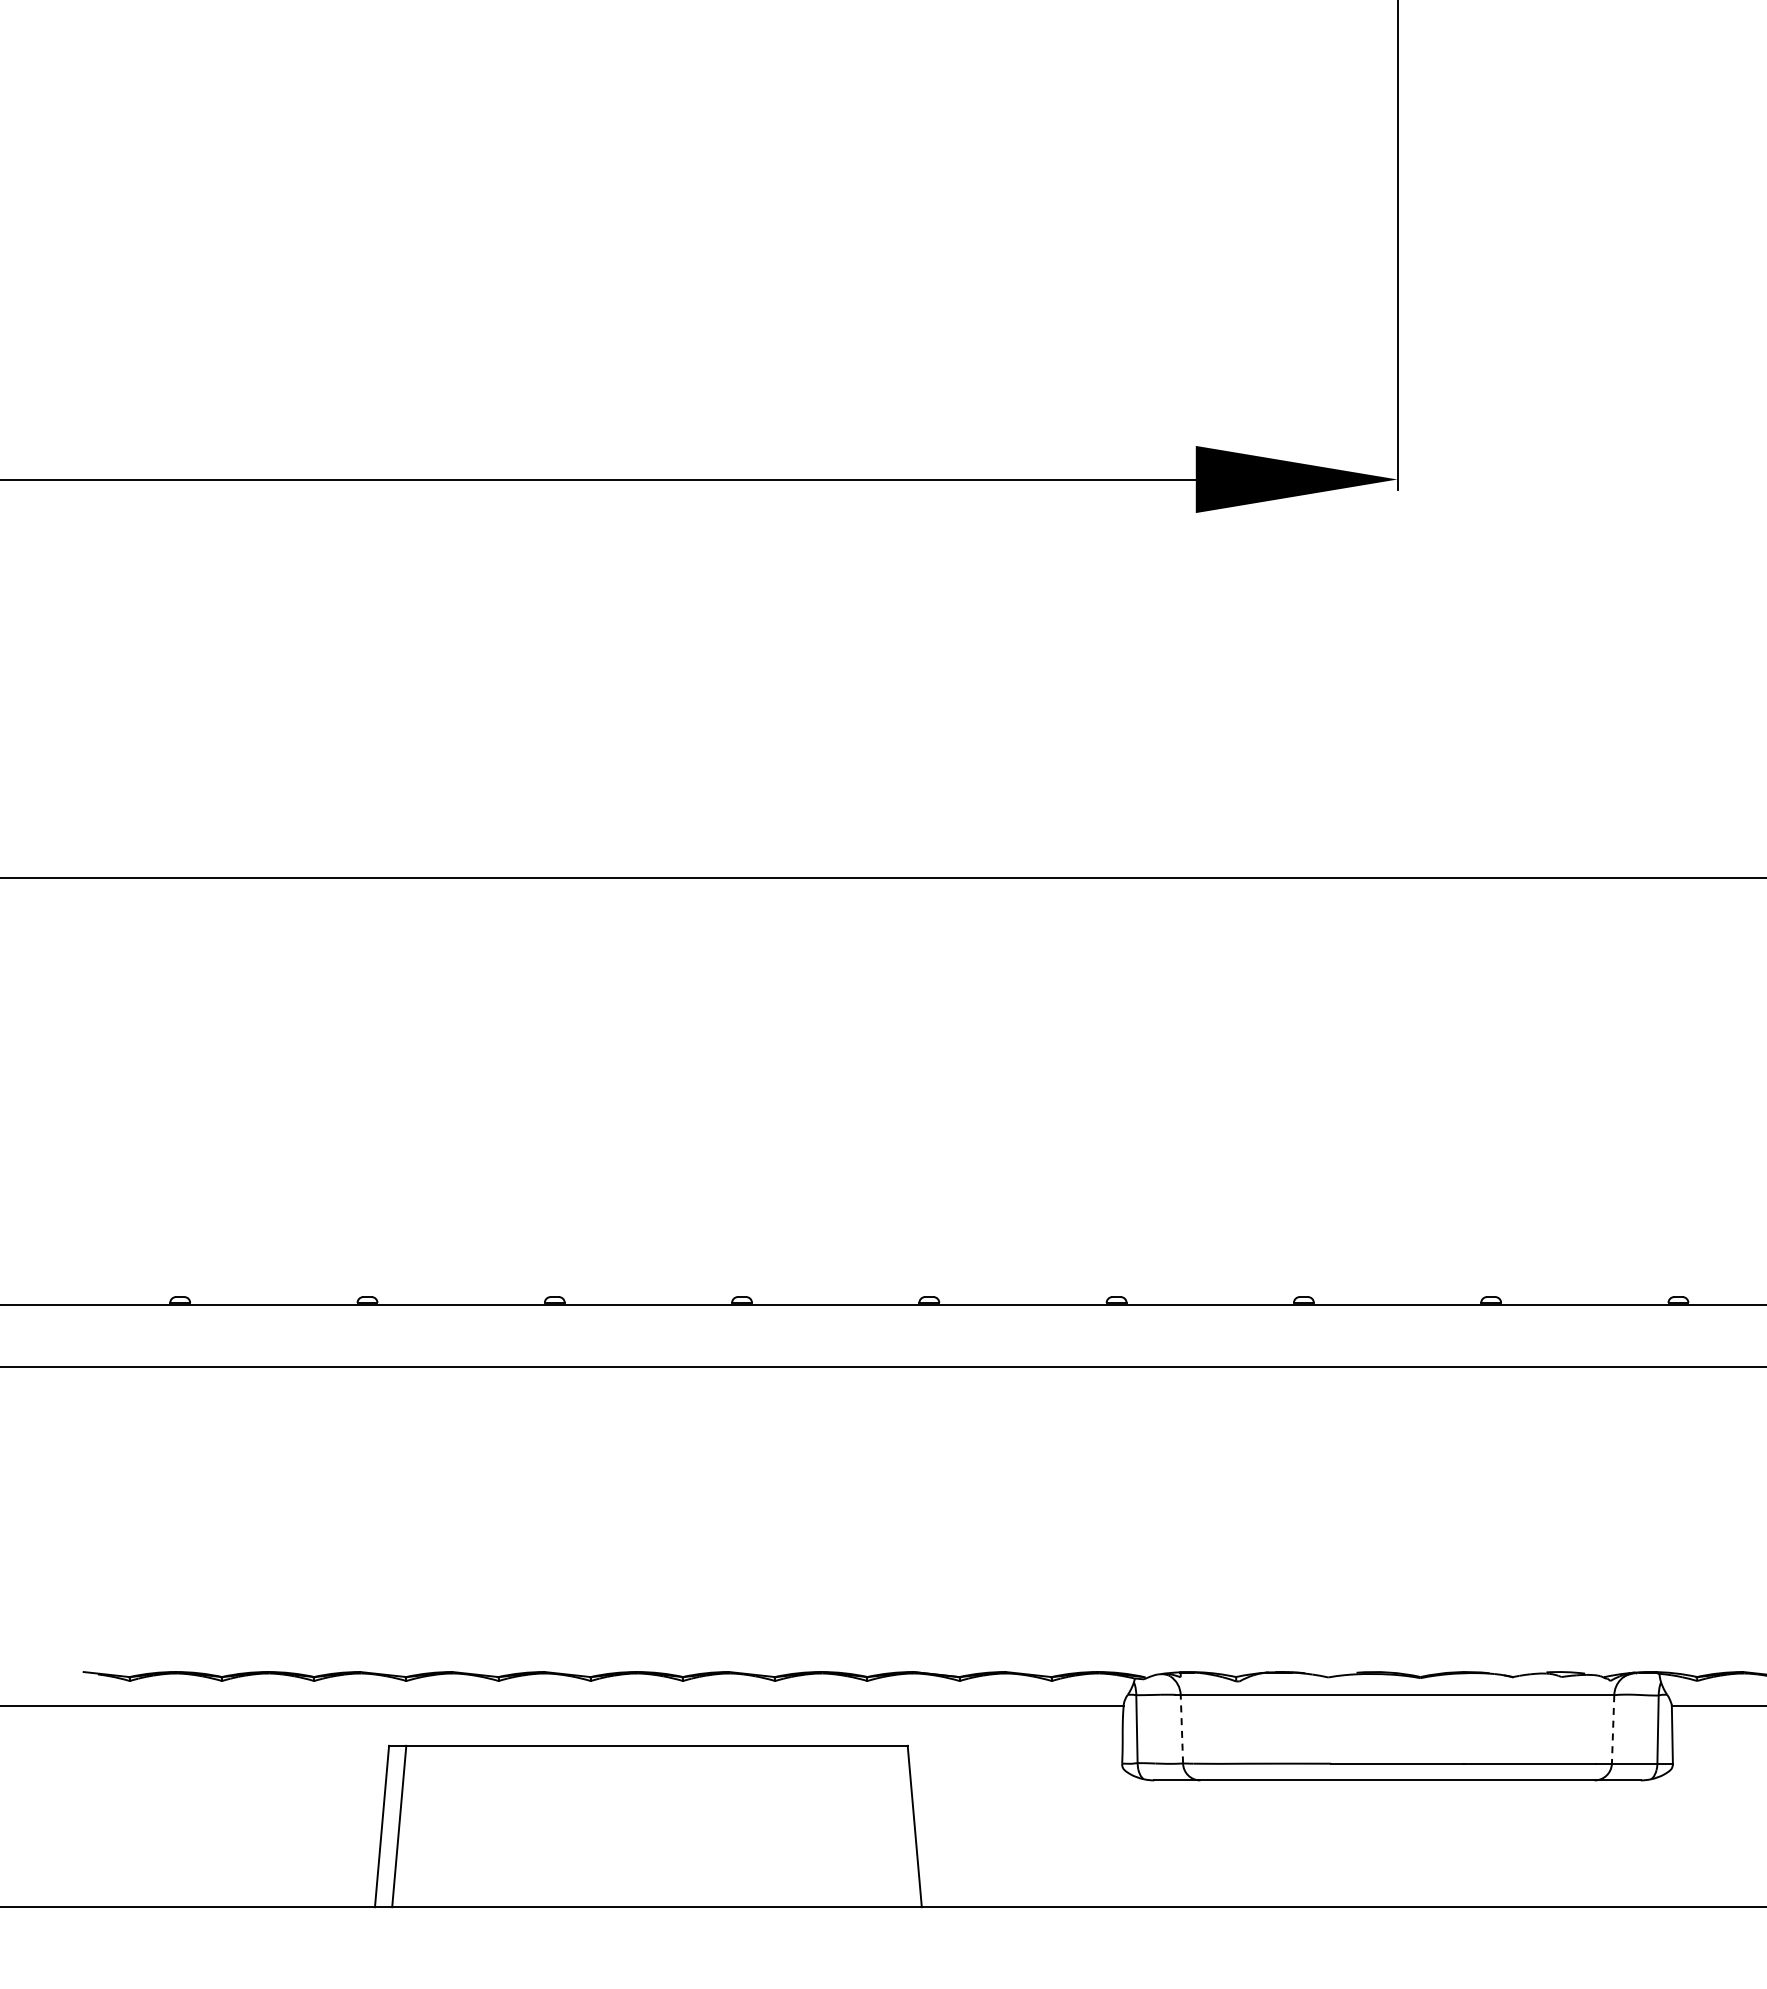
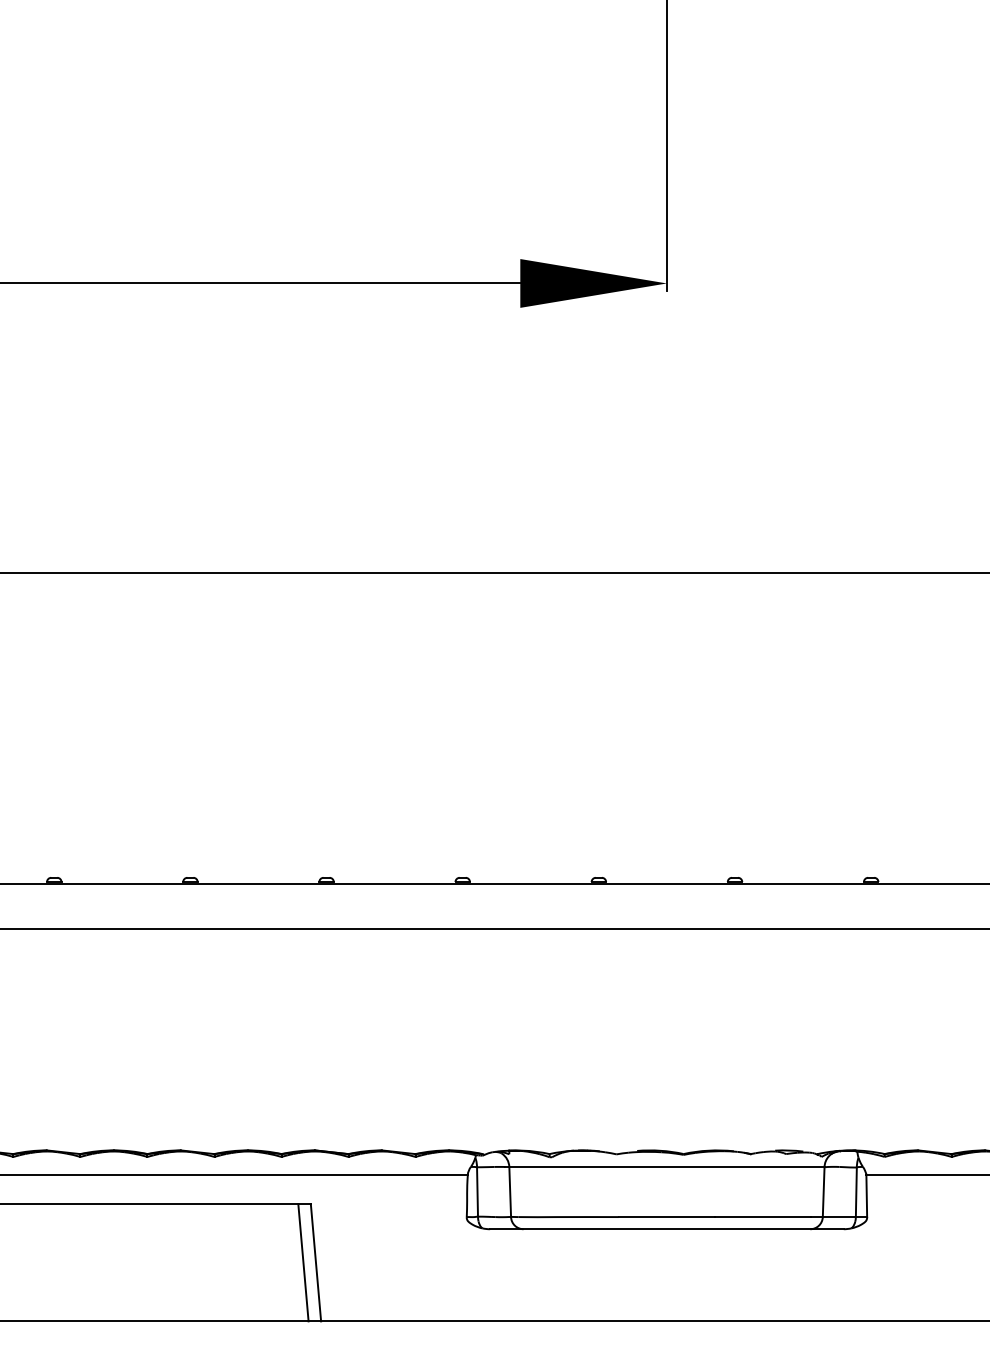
line: (1181, 1728) -> (509, 1191), dashed -> solid
line: (1613, 1729) -> (823, 1192), dashed -> solid
line: (897, 1826) -> (303, 1262), added

